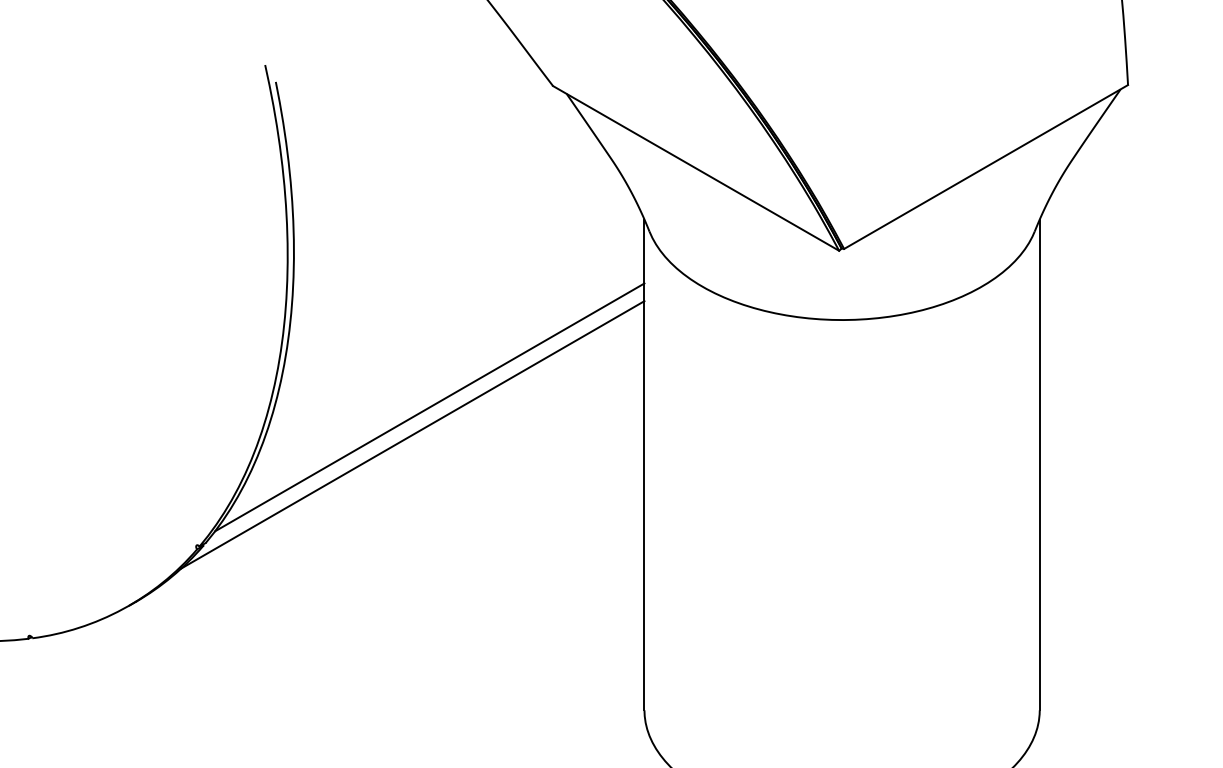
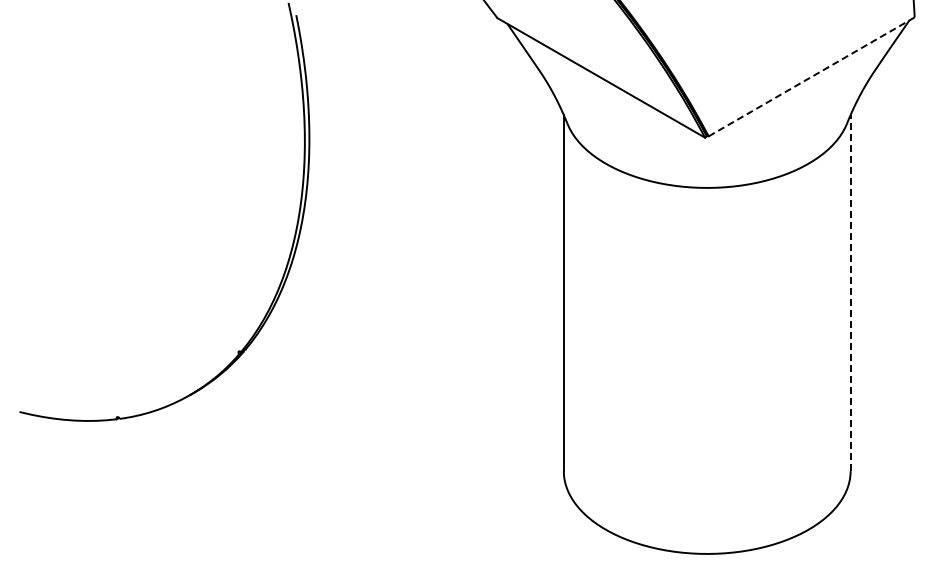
line: (985, 166) -> (811, 76), solid -> dashed
line: (429, 407) -> (407, 251), removed
line: (412, 435) -> (395, 271), removed
line: (1039, 464) -> (850, 292), solid -> dashed

